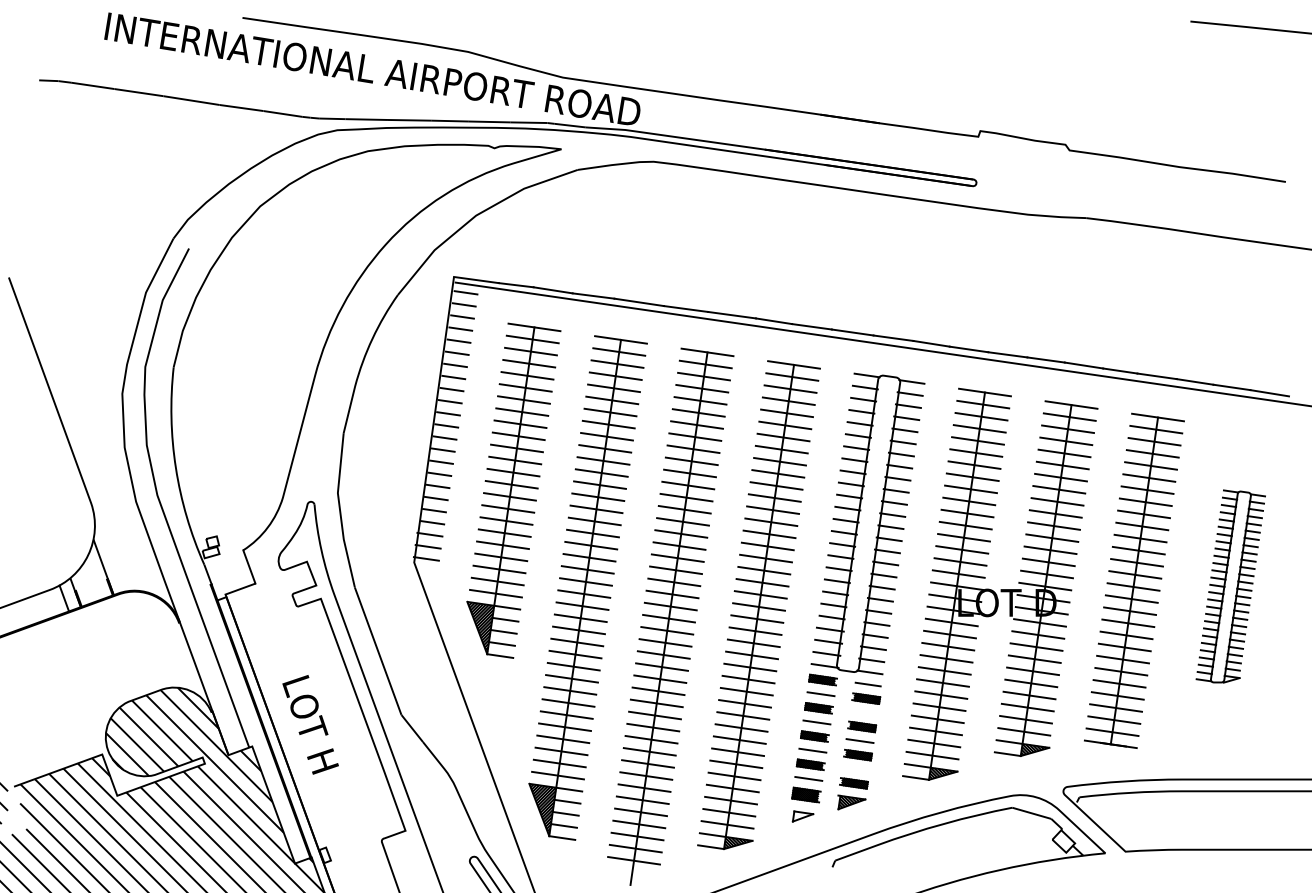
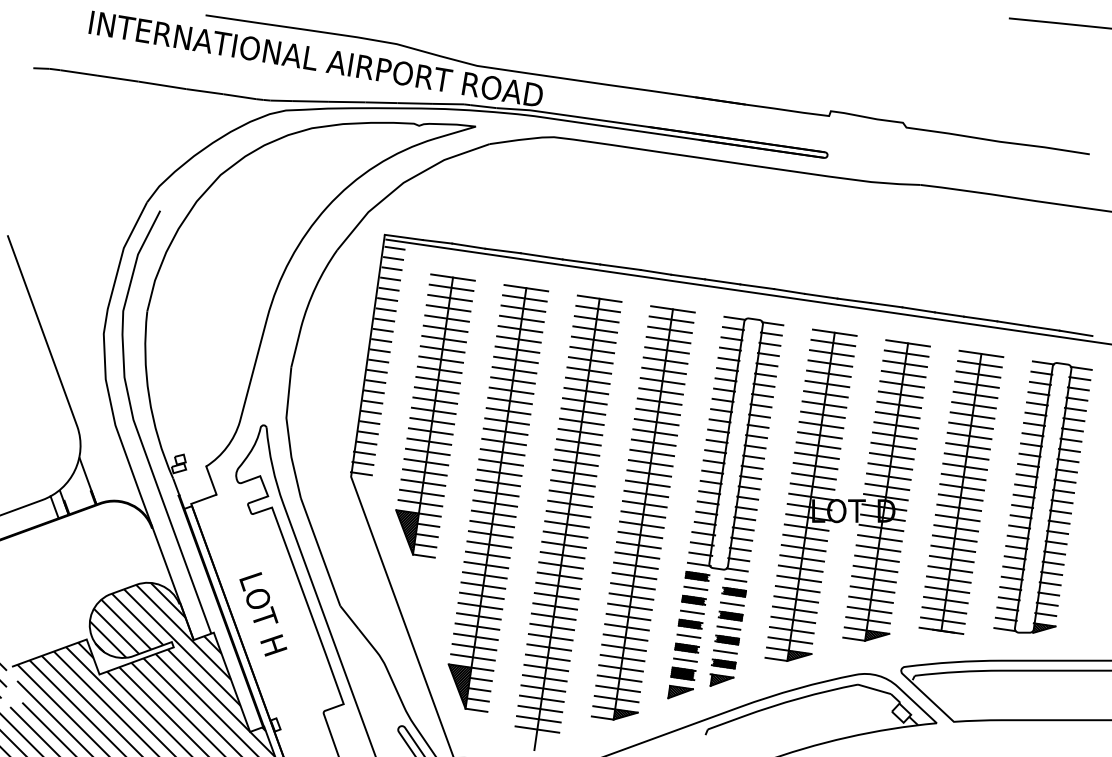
part: (1230, 586) -> (1042, 497), size x1.67
line: (863, 712) -> (731, 603), added
line: (855, 769) -> (725, 652), added
part: (802, 816) -> (680, 692), size x1.43

